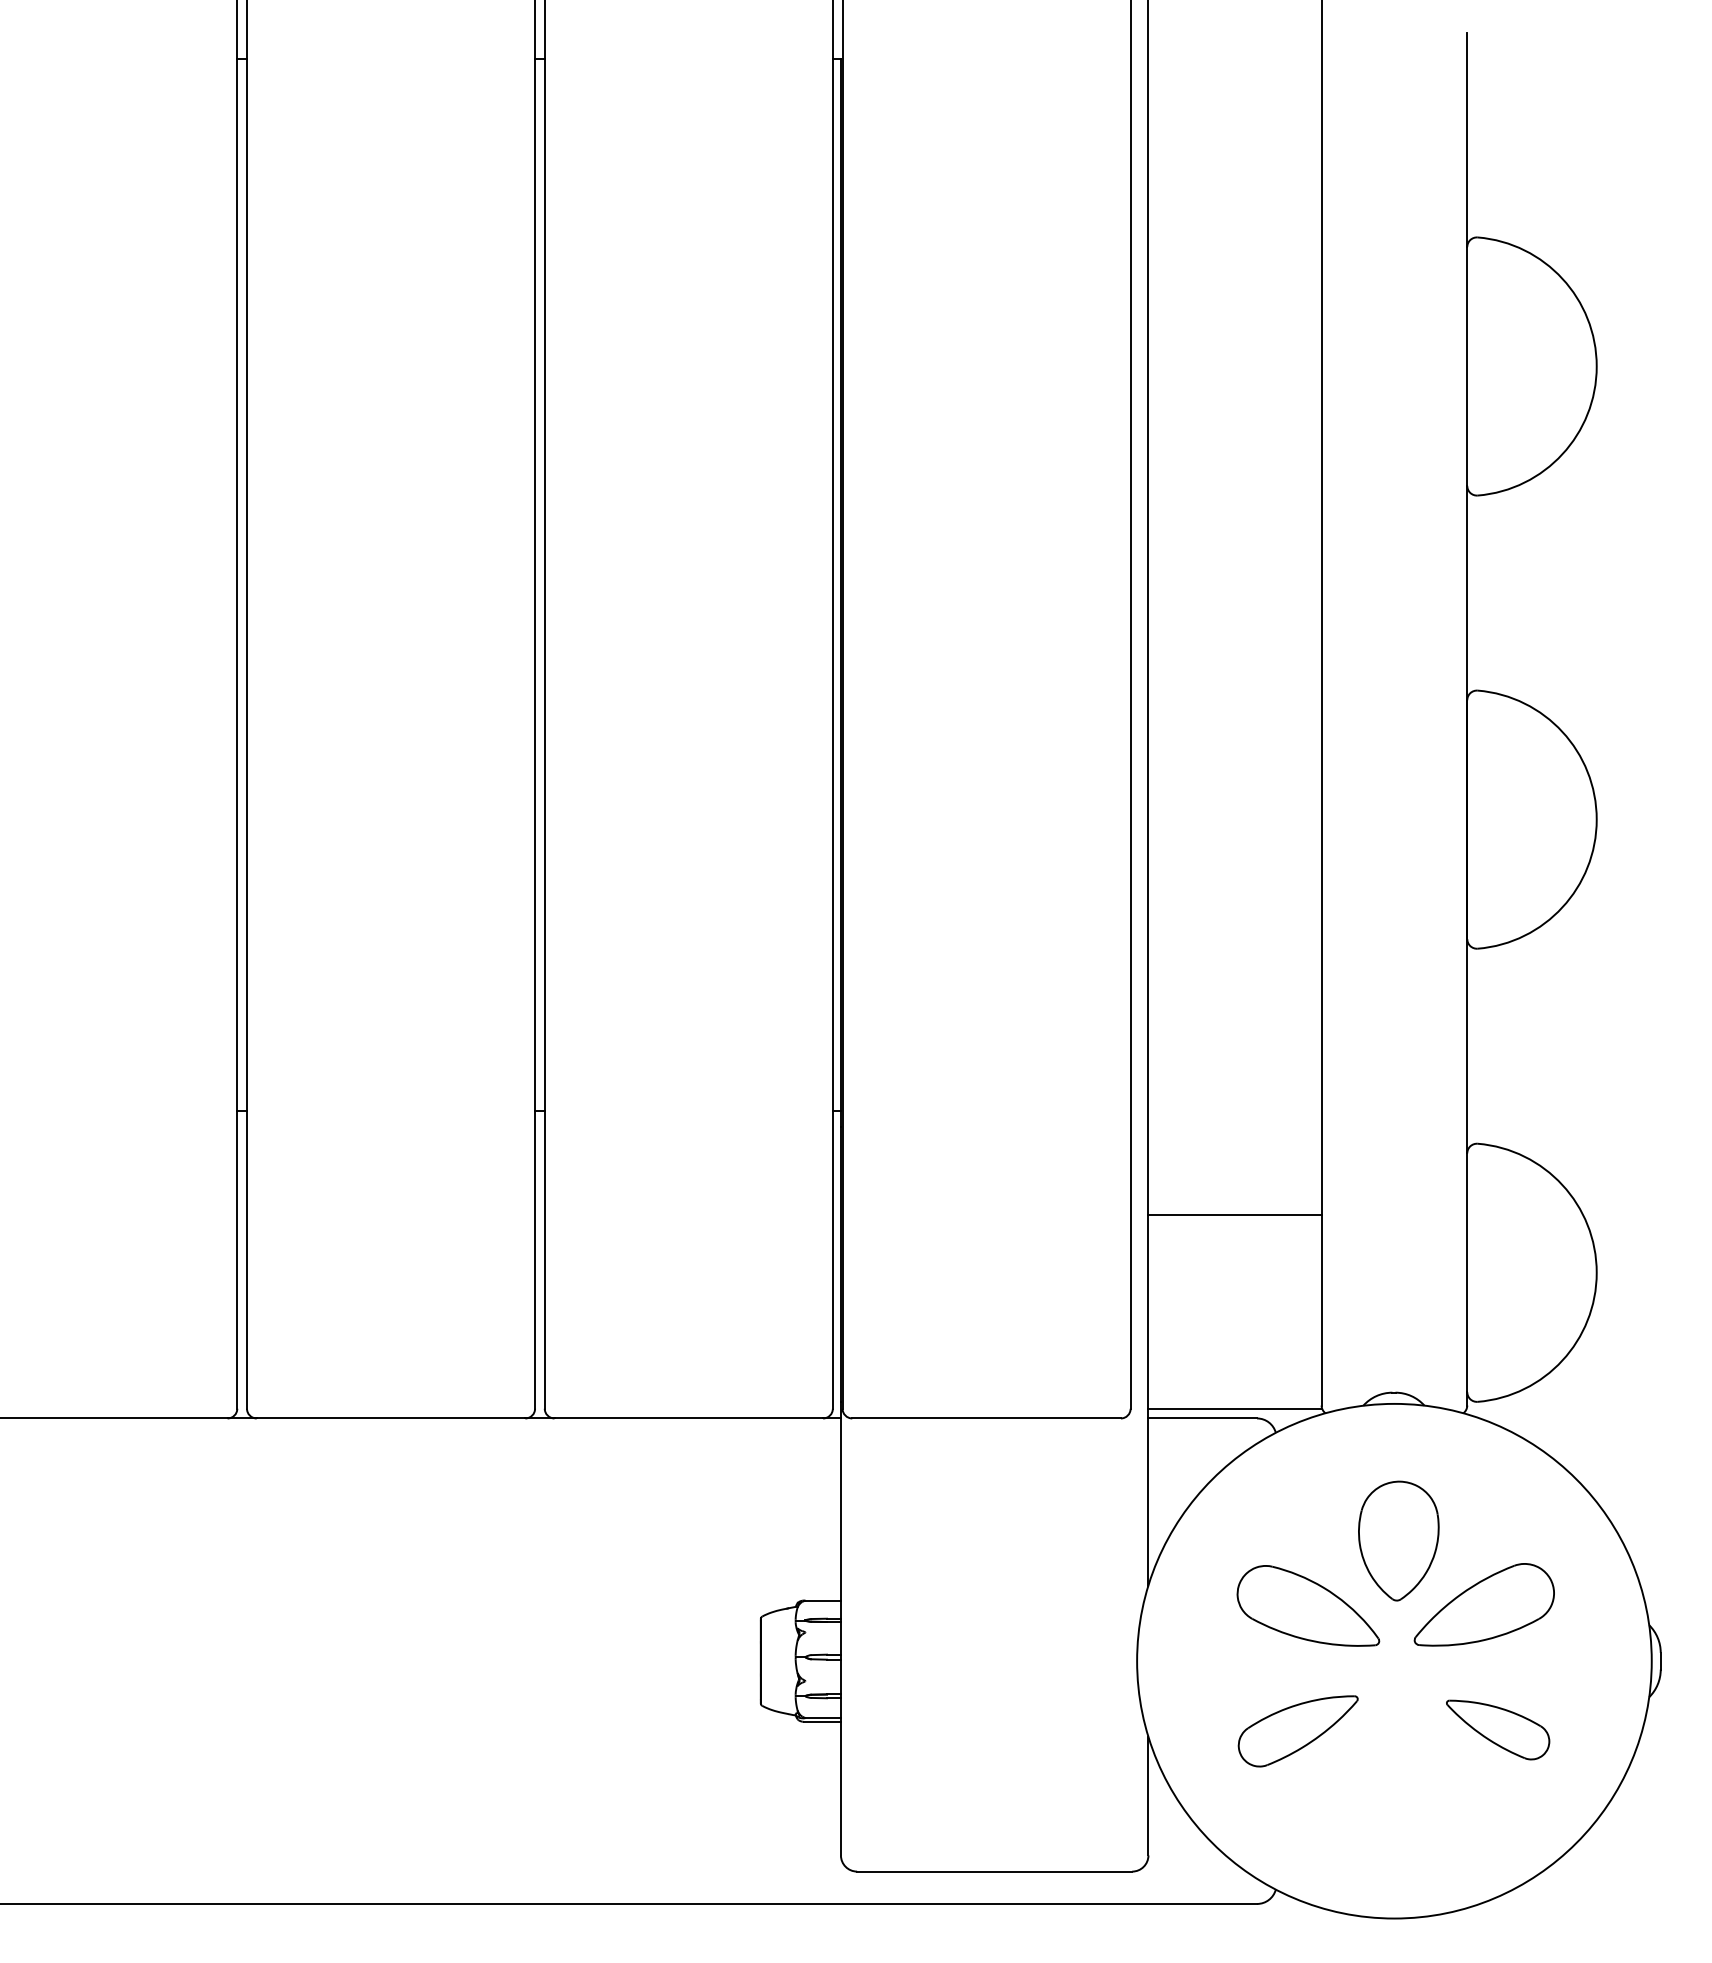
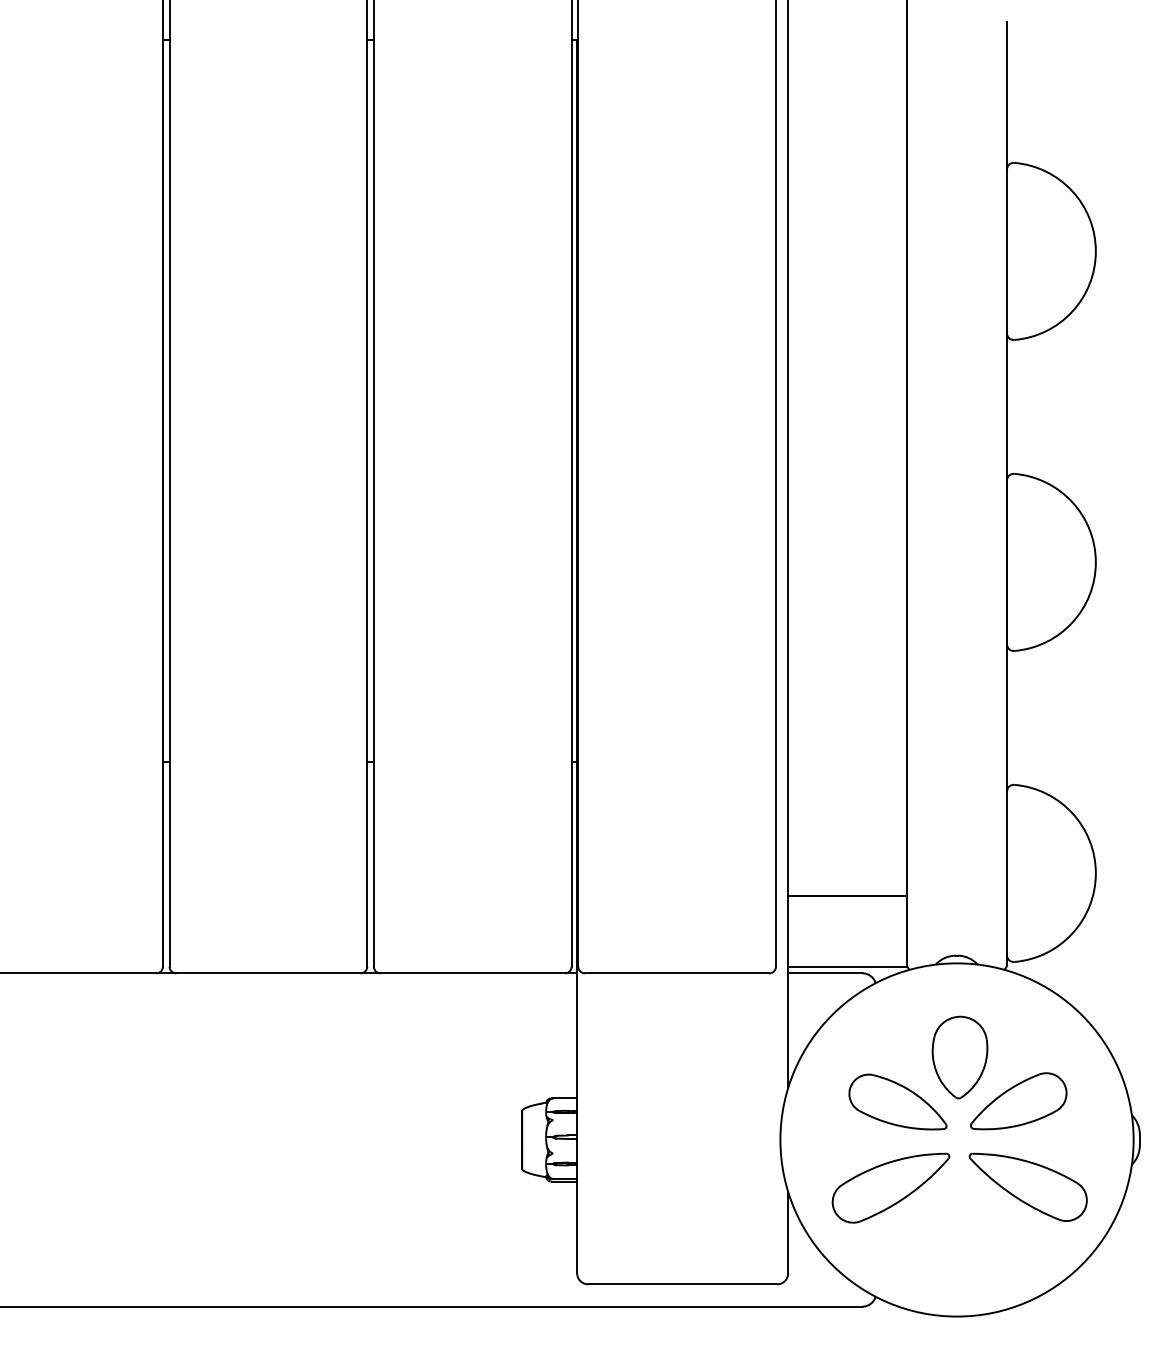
line: (1234, 1214) -> (847, 895), moved
part: (1497, 1728) -> (1027, 1186), size x1.67
part: (1297, 1730) -> (890, 1187), size x1.43

